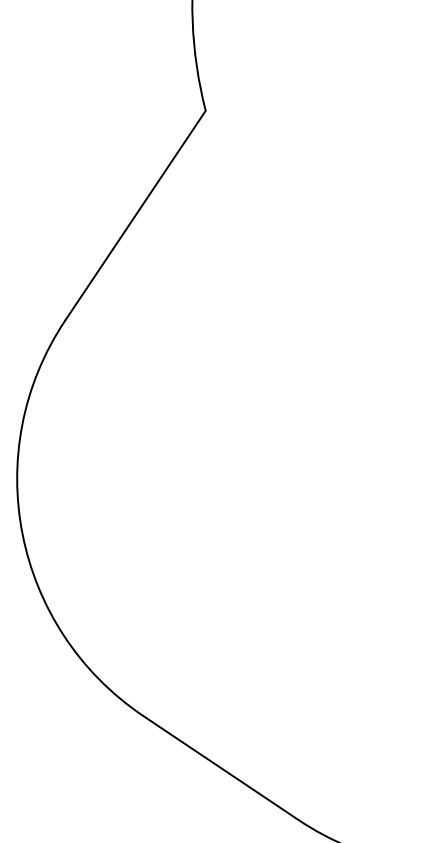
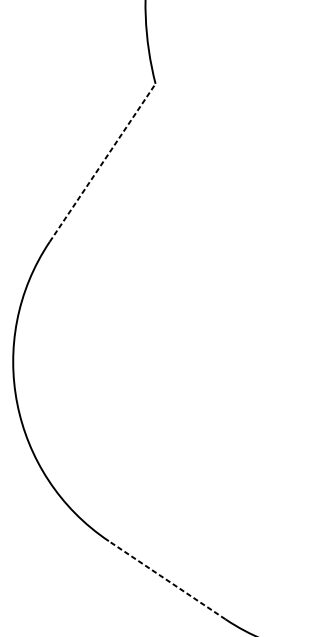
line: (135, 215) -> (102, 162), solid -> dashed
line: (221, 768) -> (167, 580), solid -> dashed

